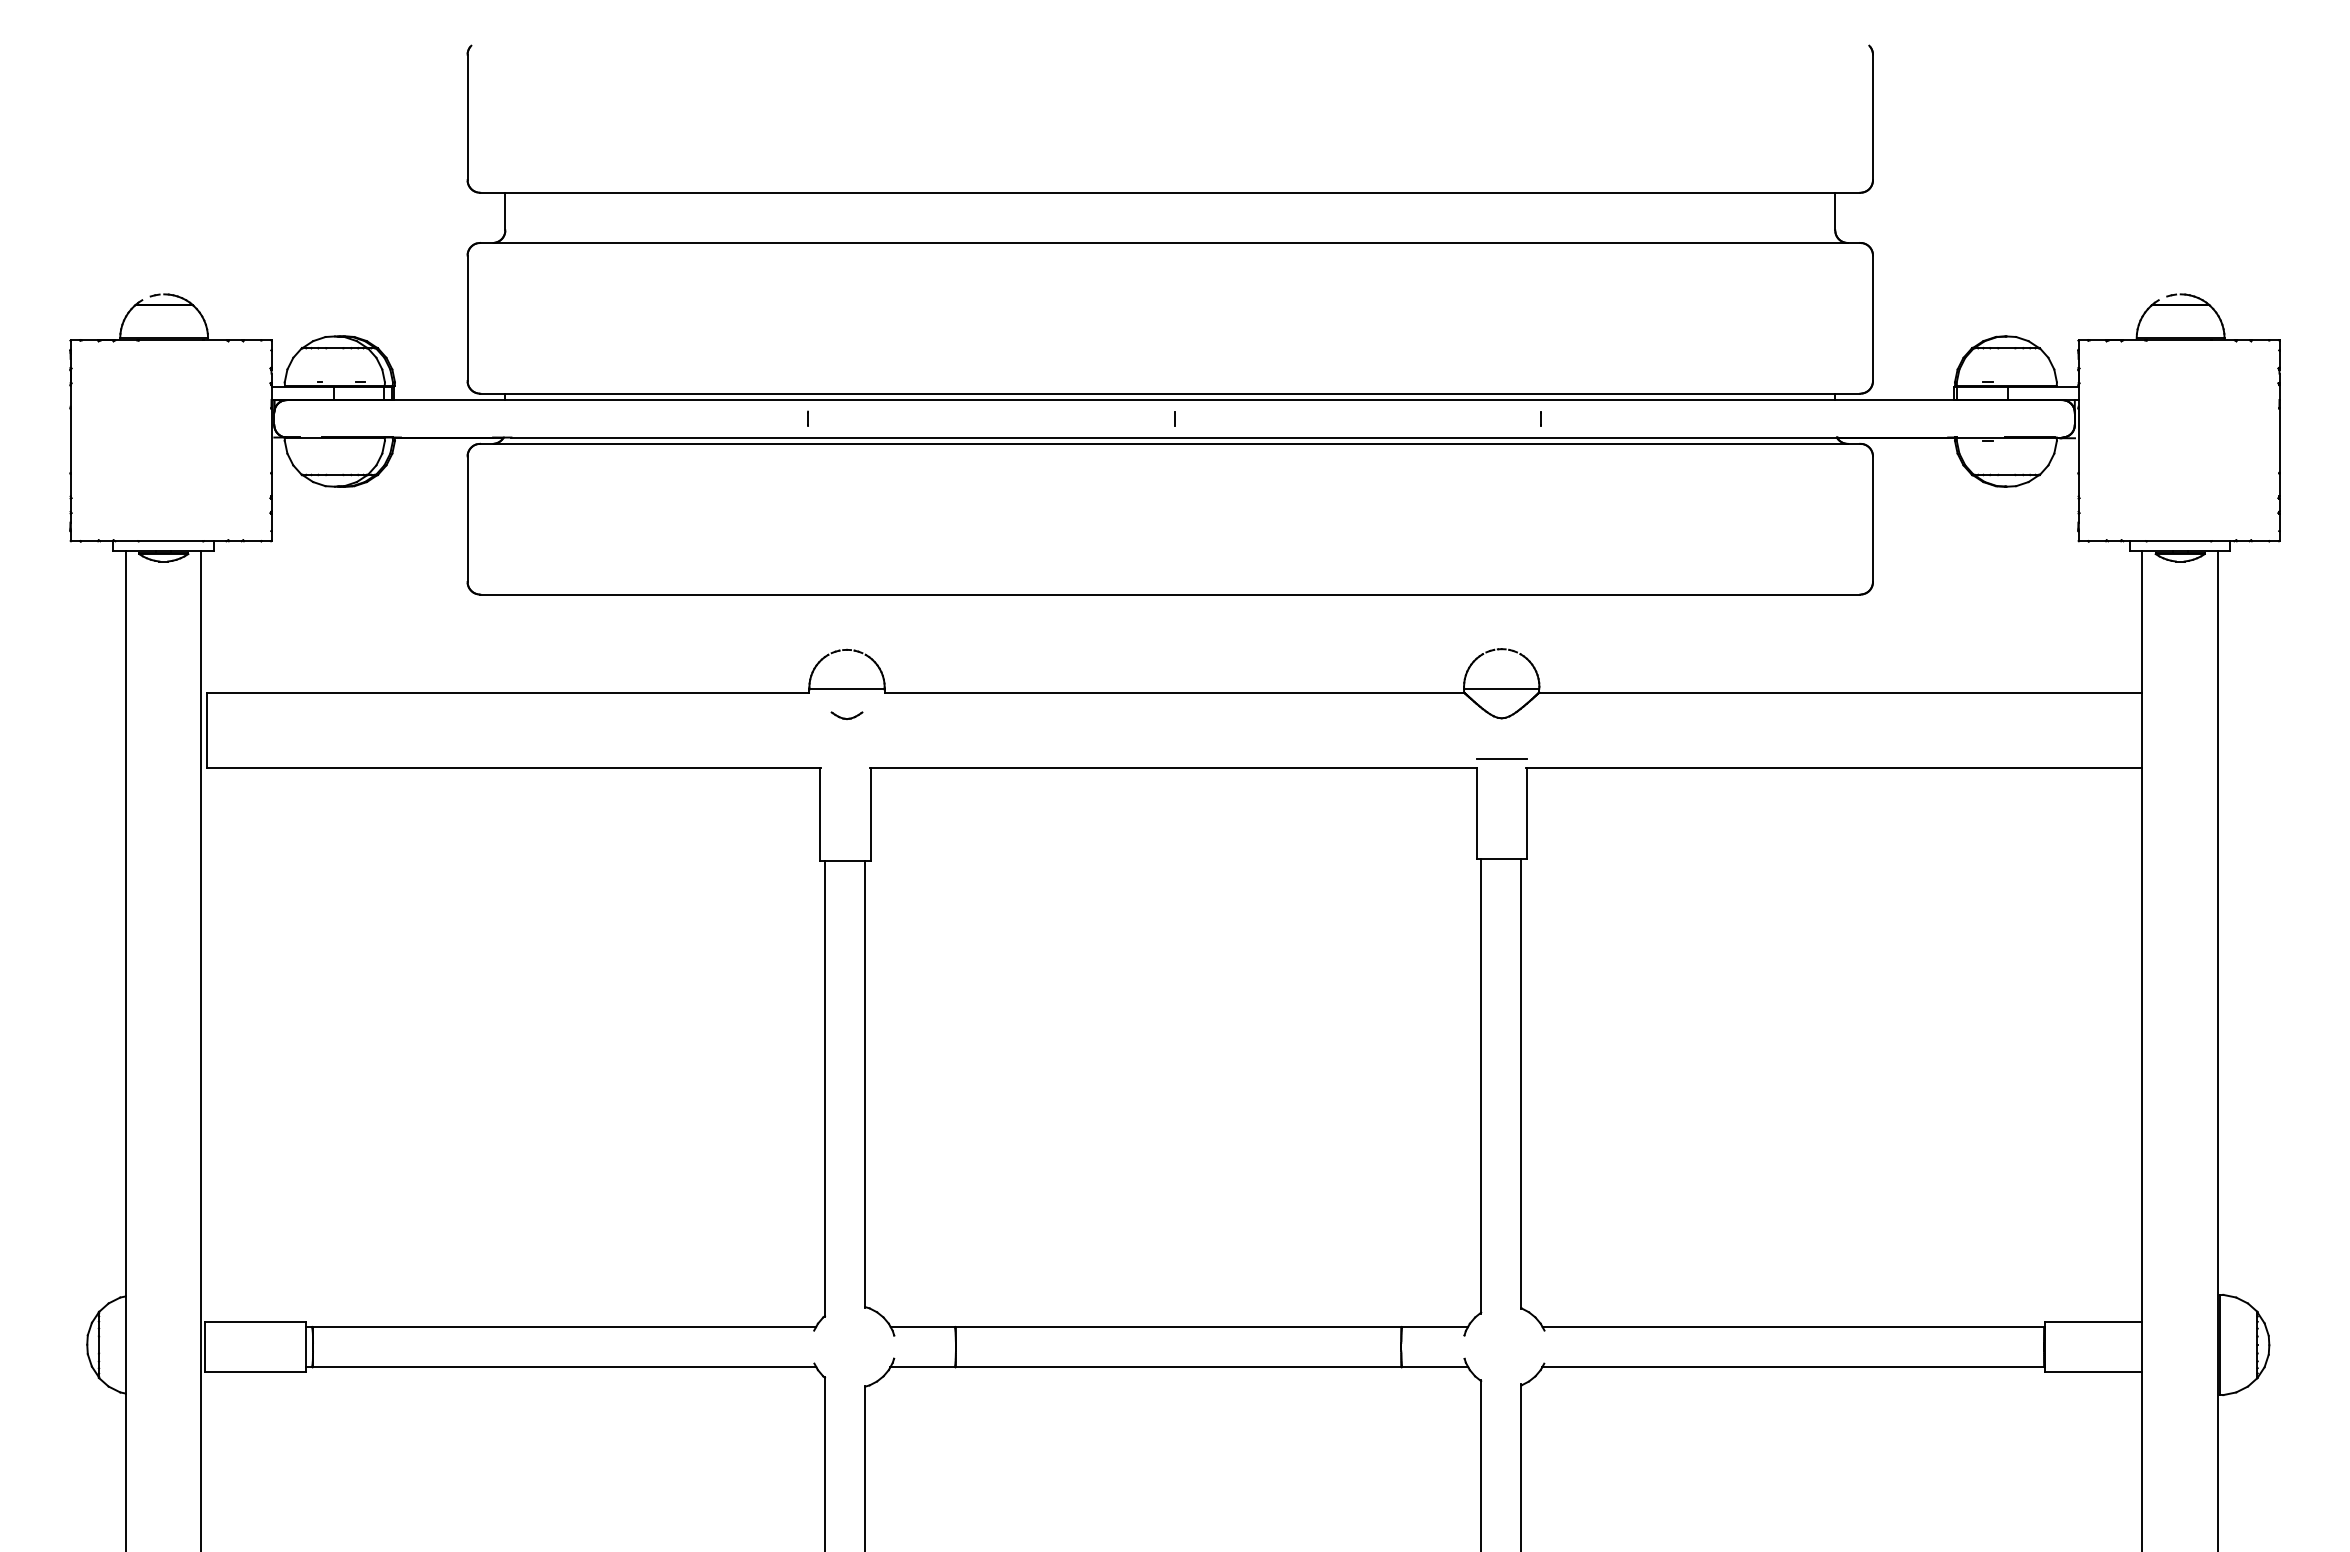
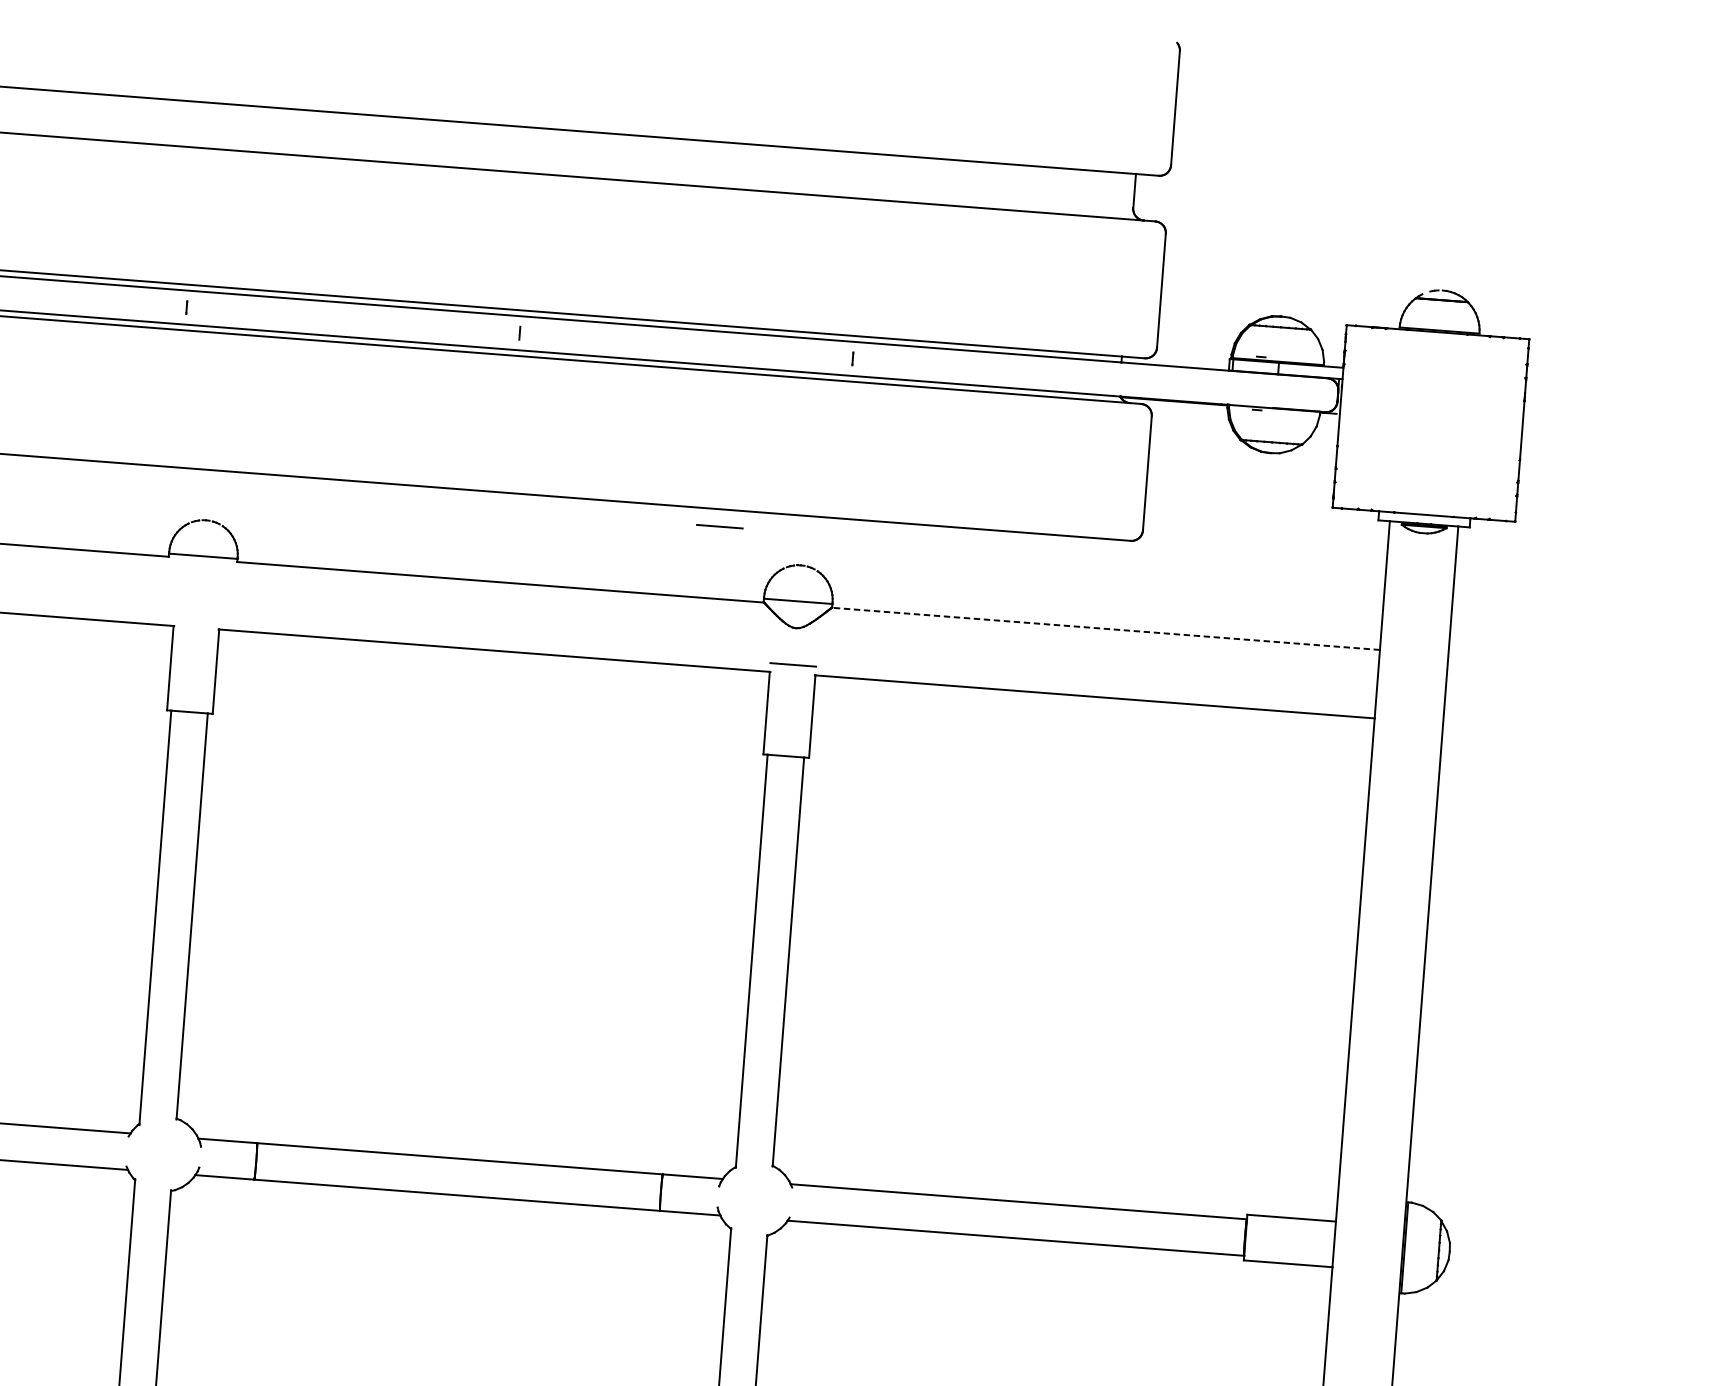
line: (1409, 613) -> (719, 526), added
line: (1840, 692) -> (1105, 628), solid -> dashed
part: (846, 715) -> (201, 579), removed

